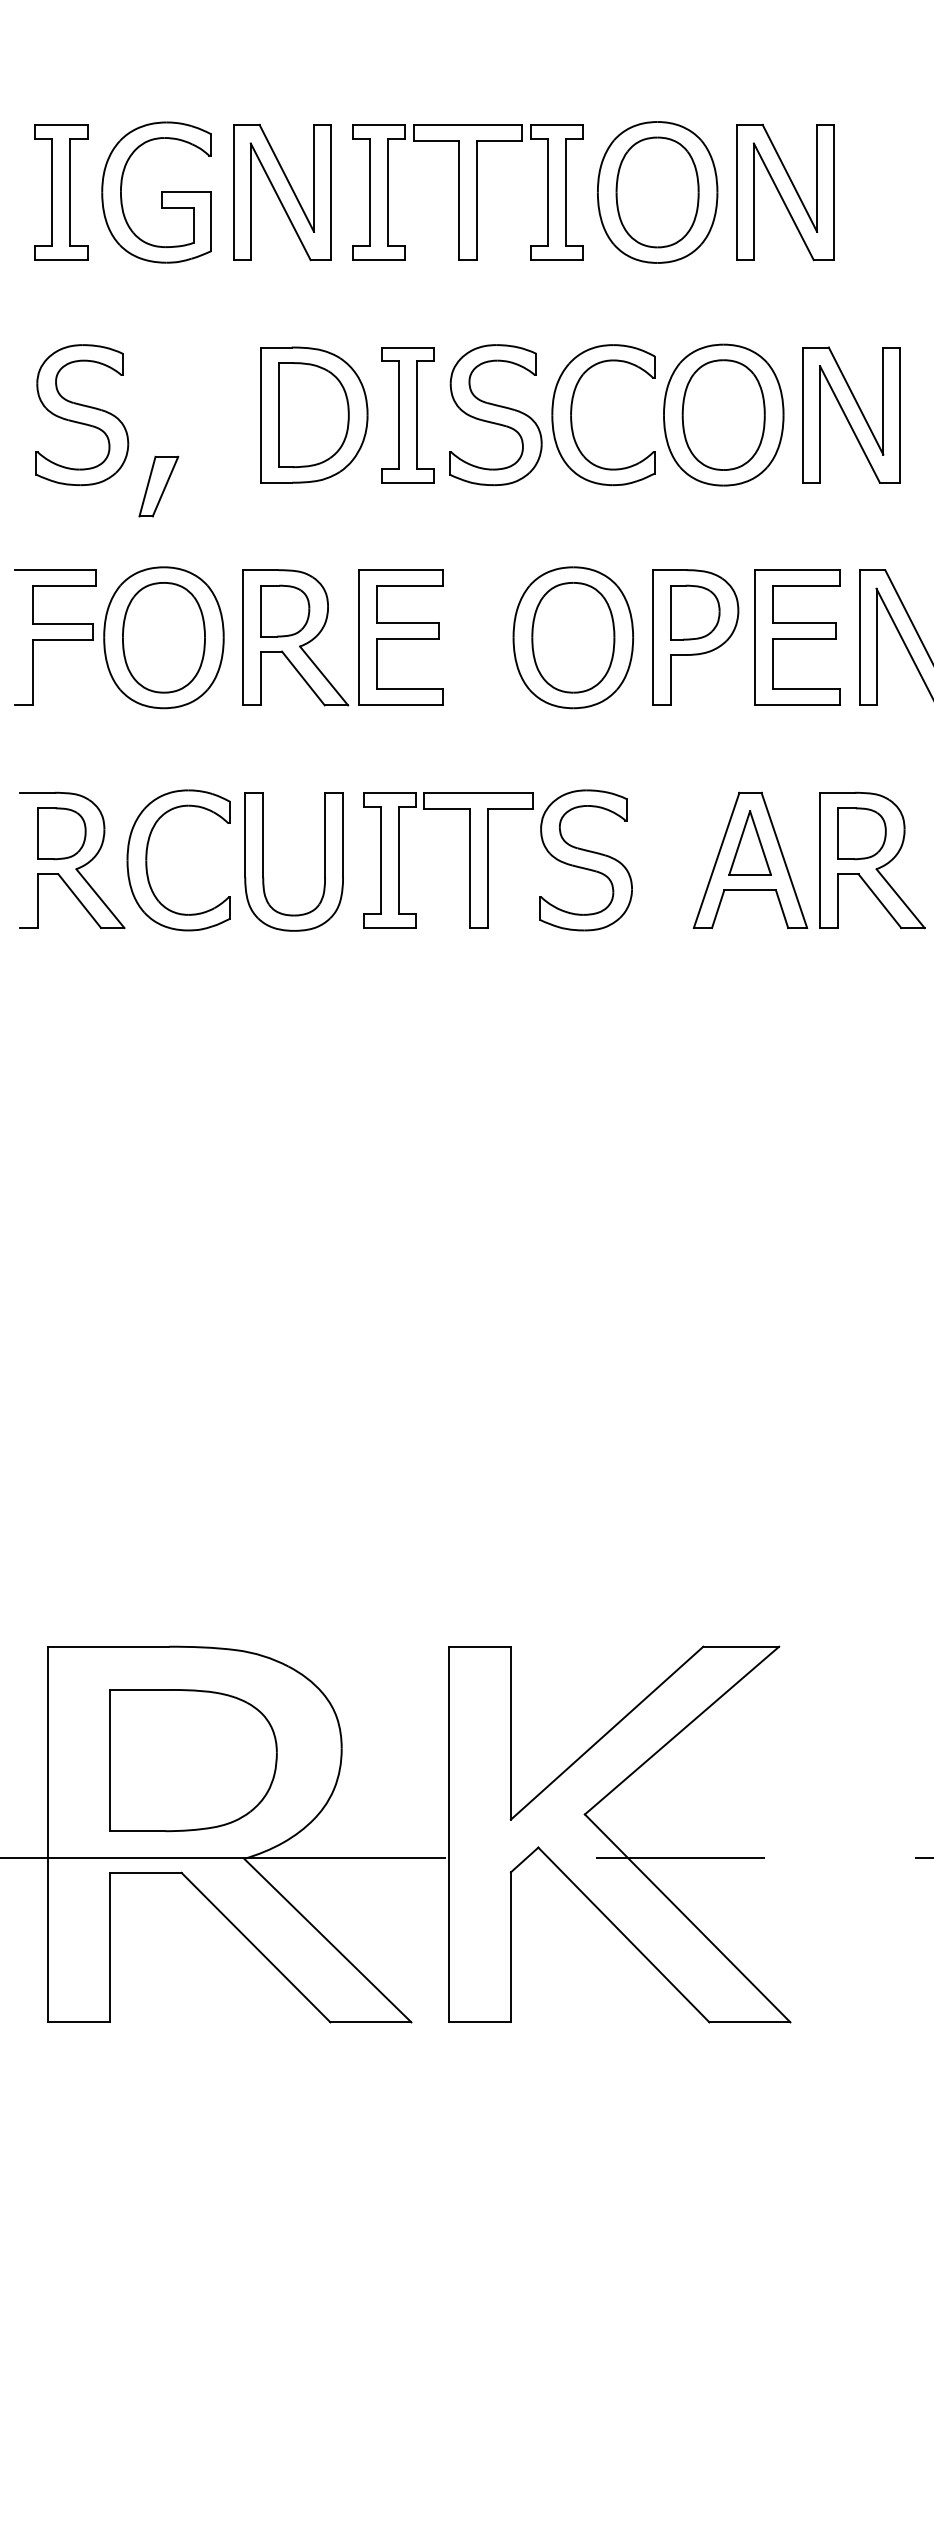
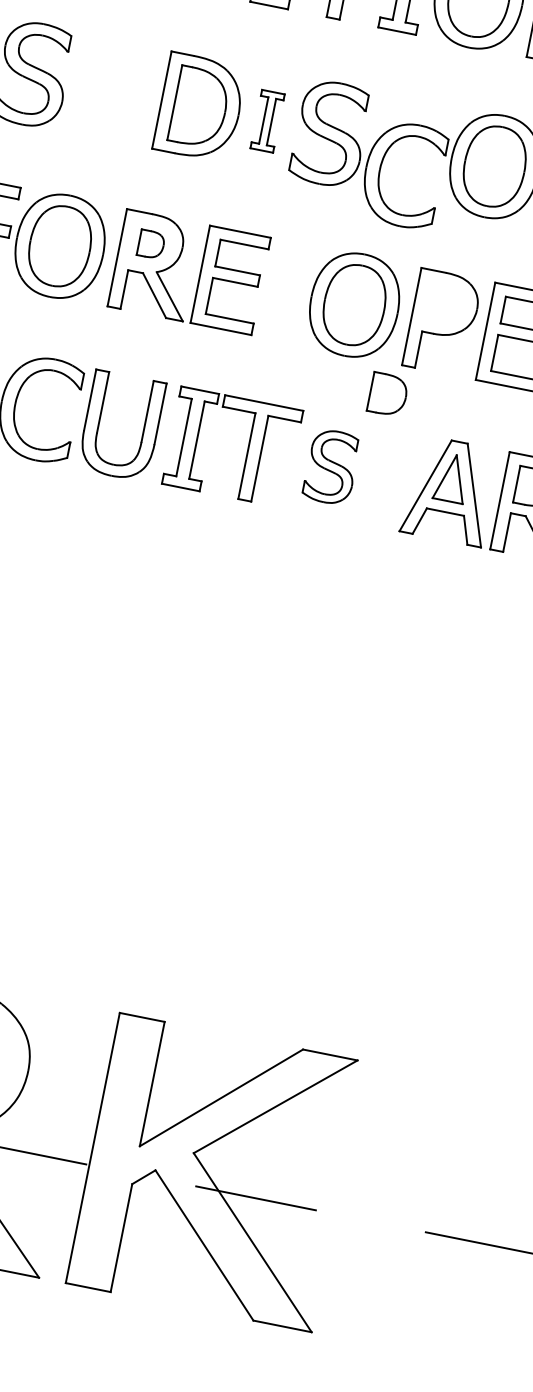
part: (572, 410) -> (381, 166), moved
part: (407, 415) -> (267, 121), size x0.6
part: (158, 486) -> (77, 136), removed
part: (285, 610) -> (151, 244), size x0.7
part: (695, 612) -> (388, 394), moved
part: (585, 860) -> (331, 467), size x0.7

